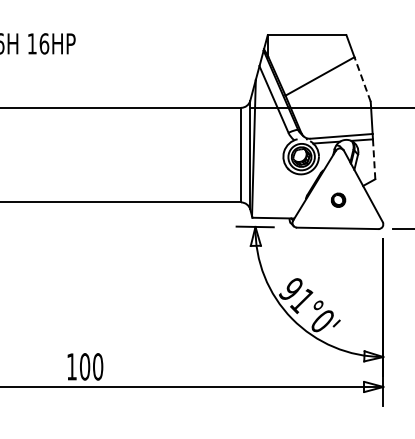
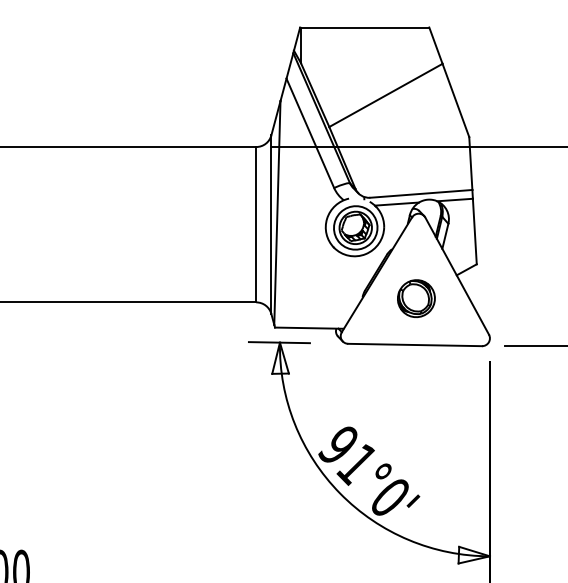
line: (362, 79) -> (455, 100), dashed -> solid
line: (374, 159) -> (475, 231), dashed -> solid
part: (338, 200) -> (416, 299), size x1.67

